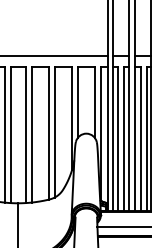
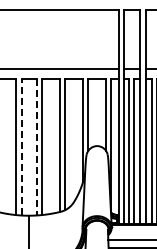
line: (10, 134) -> (21, 146), solid -> dashed
line: (26, 135) -> (37, 147), solid -> dashed

